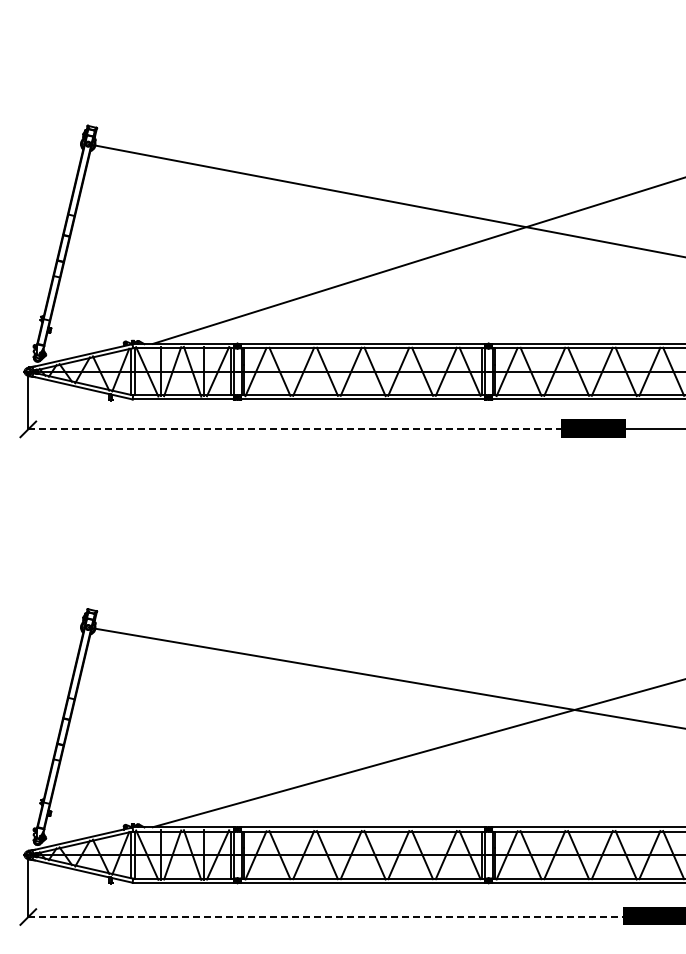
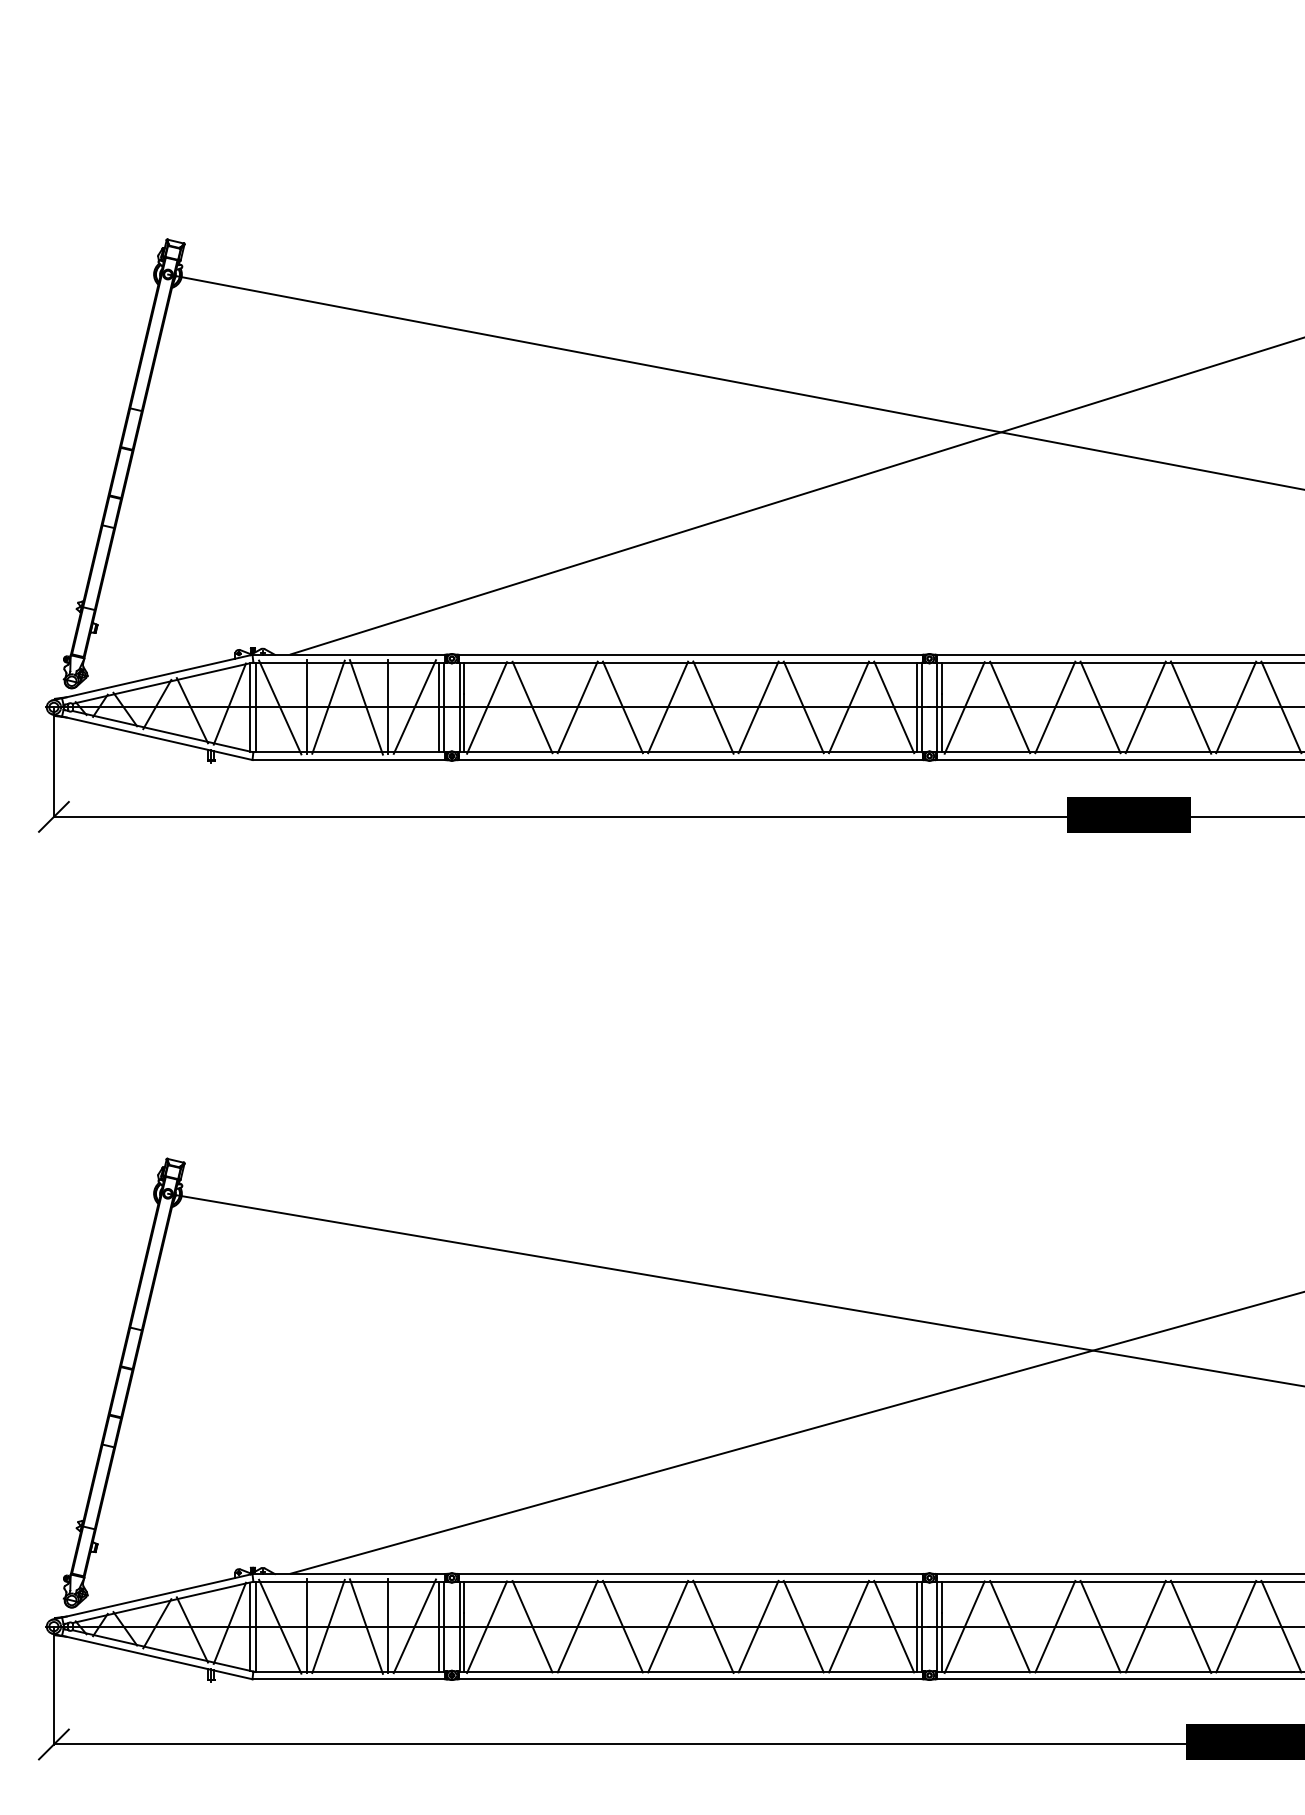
line: (296, 429) -> (564, 817), dashed -> solid
line: (328, 917) -> (624, 1745), dashed -> solid

